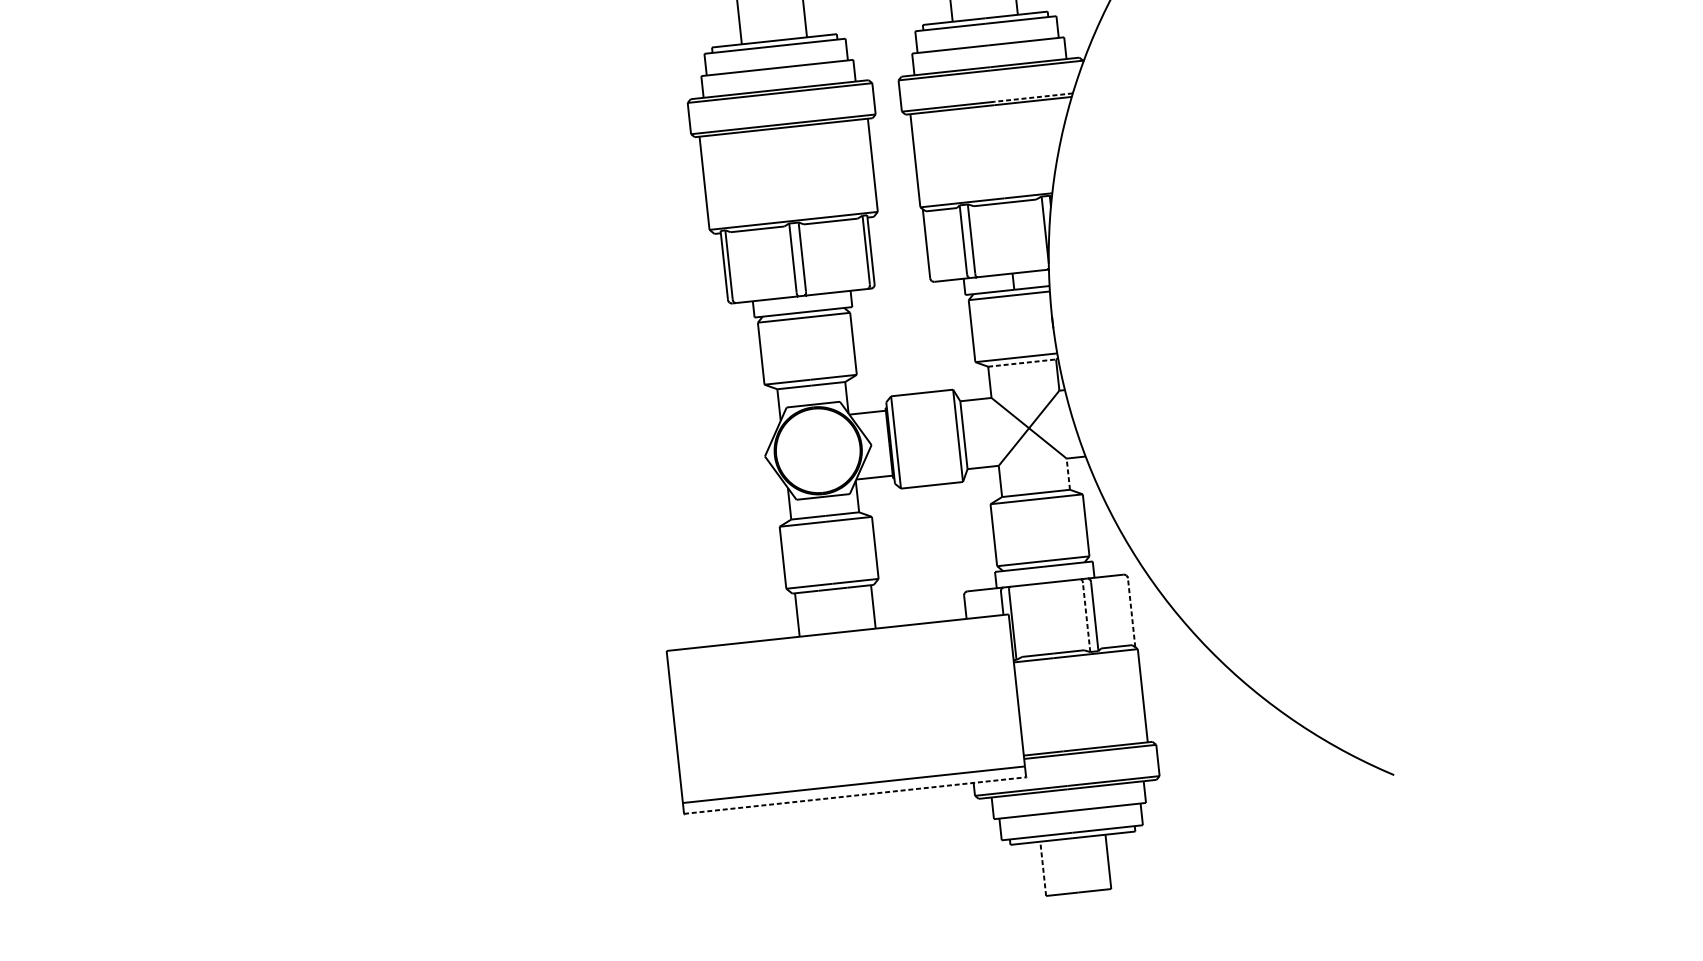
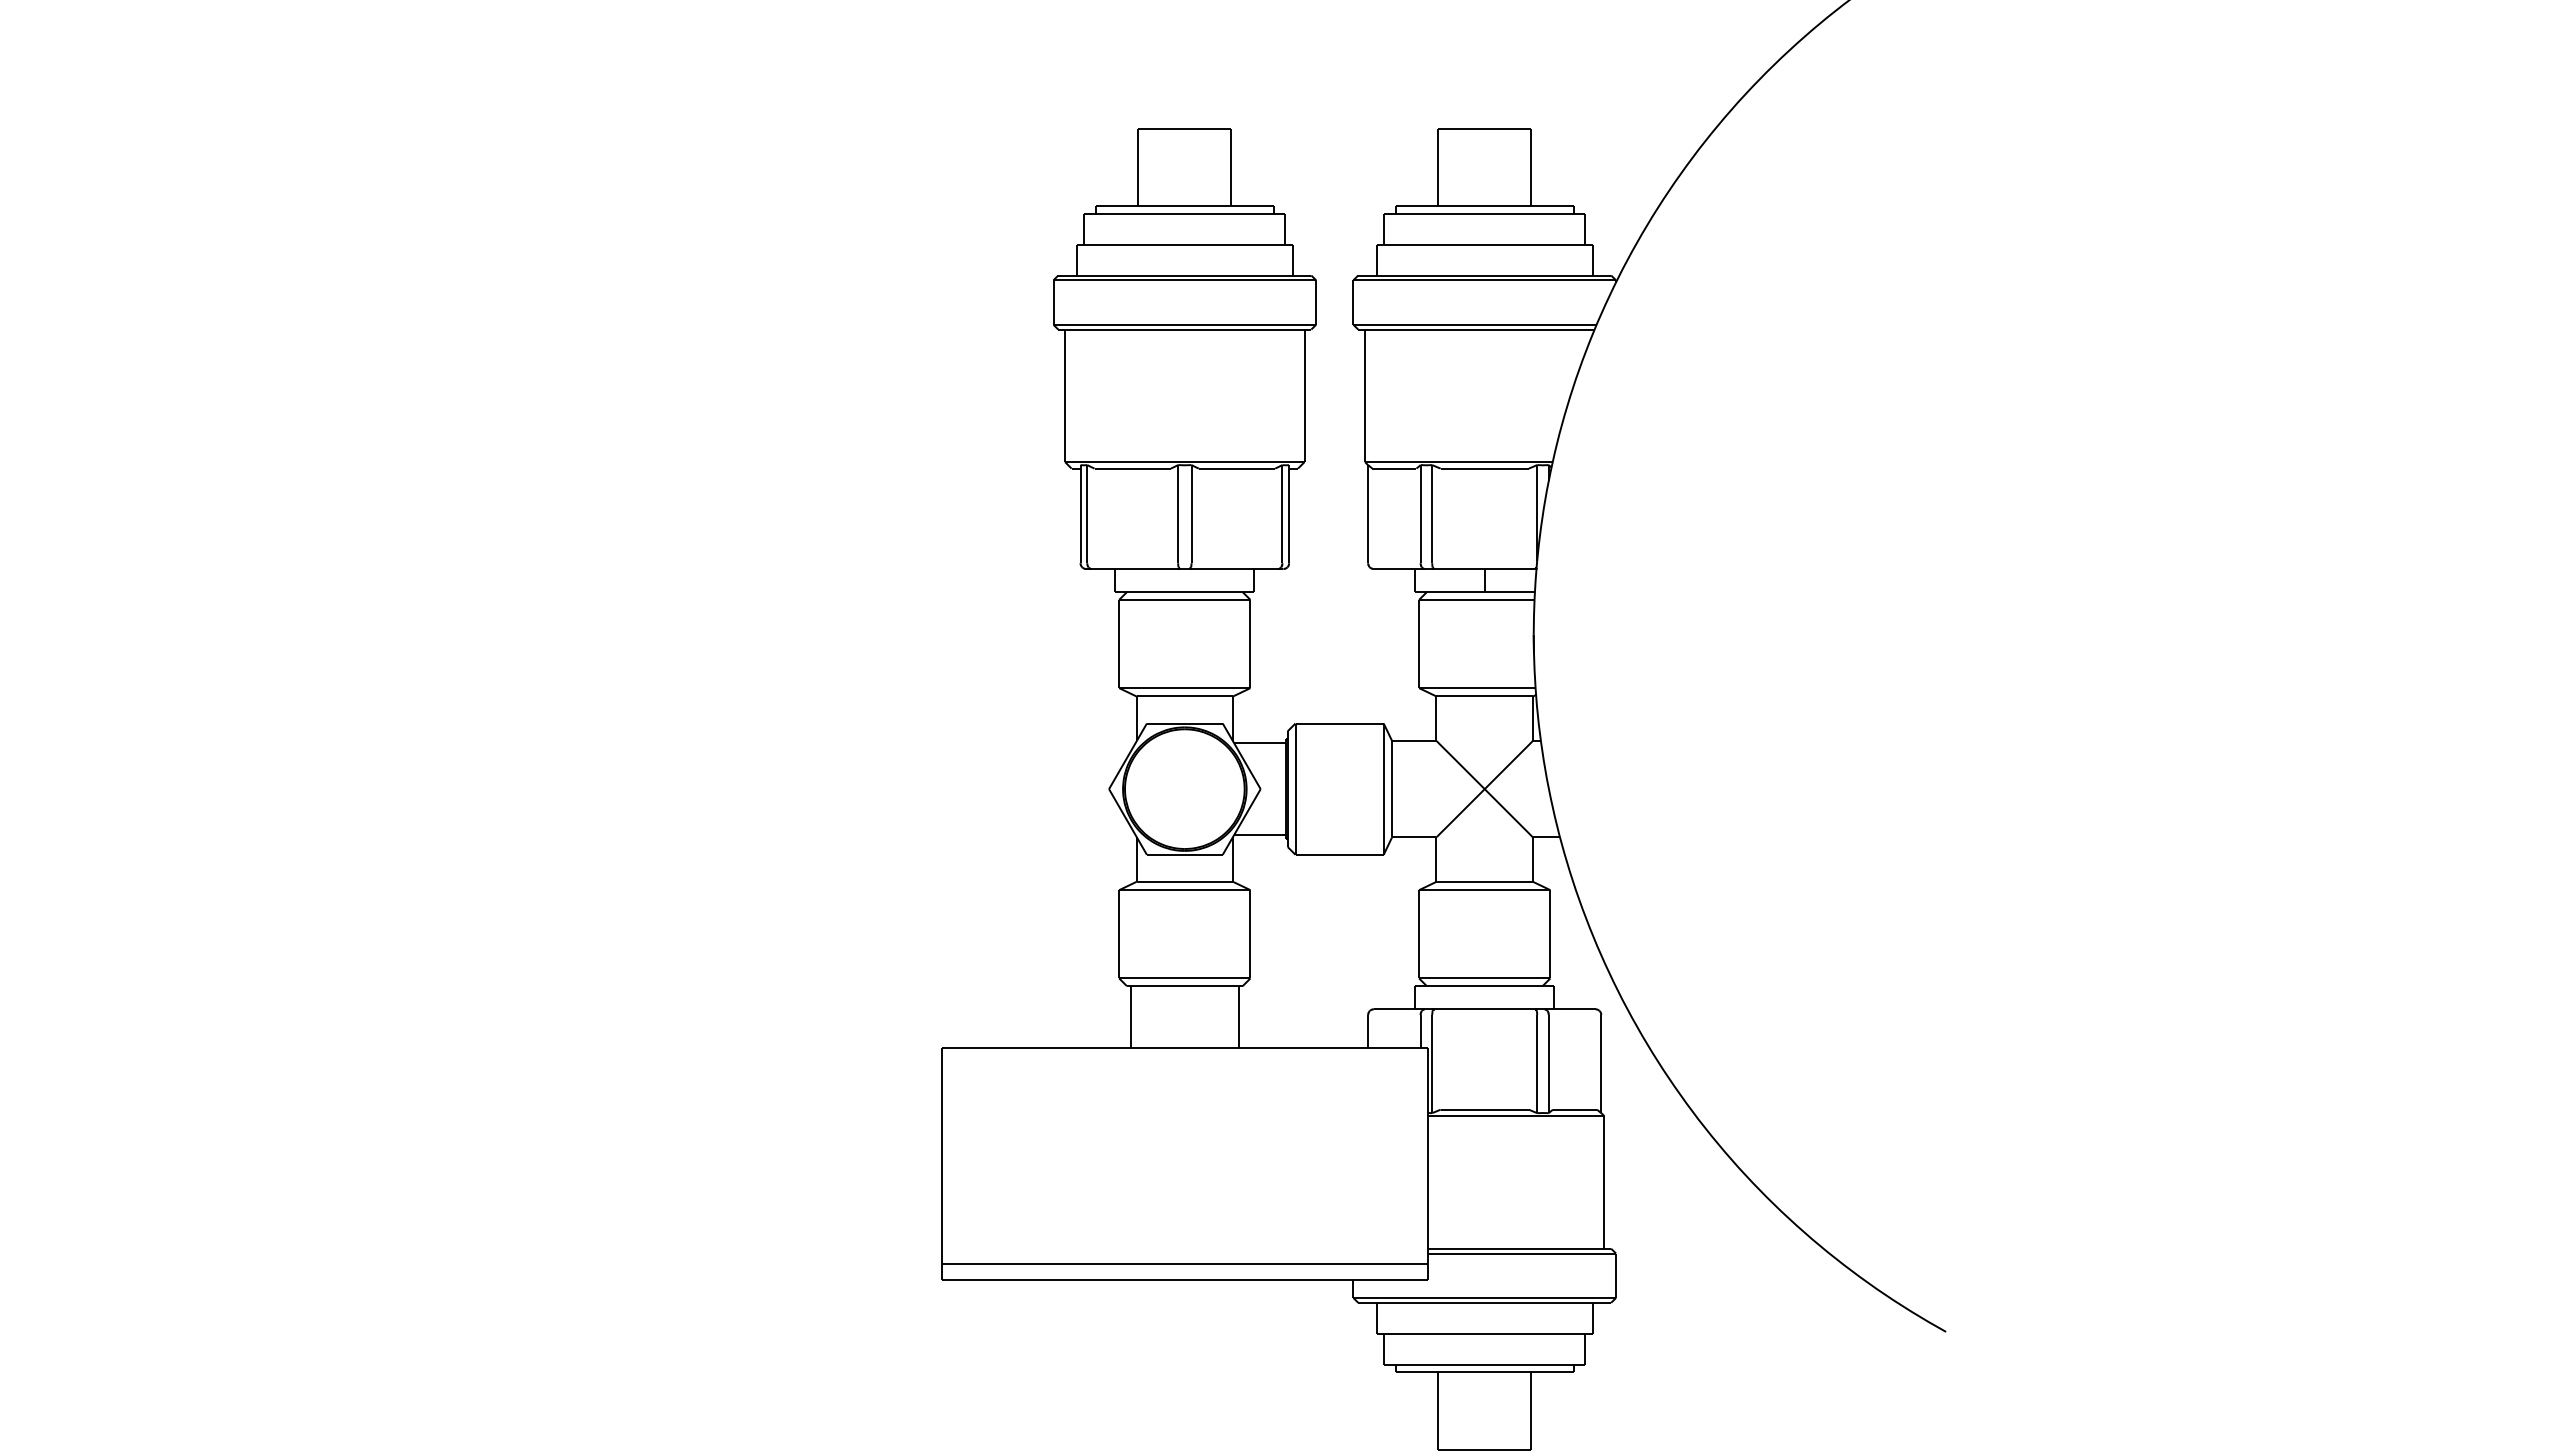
line: (1033, 97) -> (1540, 324), dashed -> solid
line: (1021, 363) -> (1484, 696), dashed -> solid
line: (1068, 474) -> (1533, 859), dashed -> solid
line: (1131, 612) -> (1601, 1063), dashed -> solid
line: (1086, 617) -> (1537, 1063), dashed -> solid
line: (855, 795) -> (1185, 1279), dashed -> solid
line: (1043, 868) -> (1438, 1410), dashed -> solid

